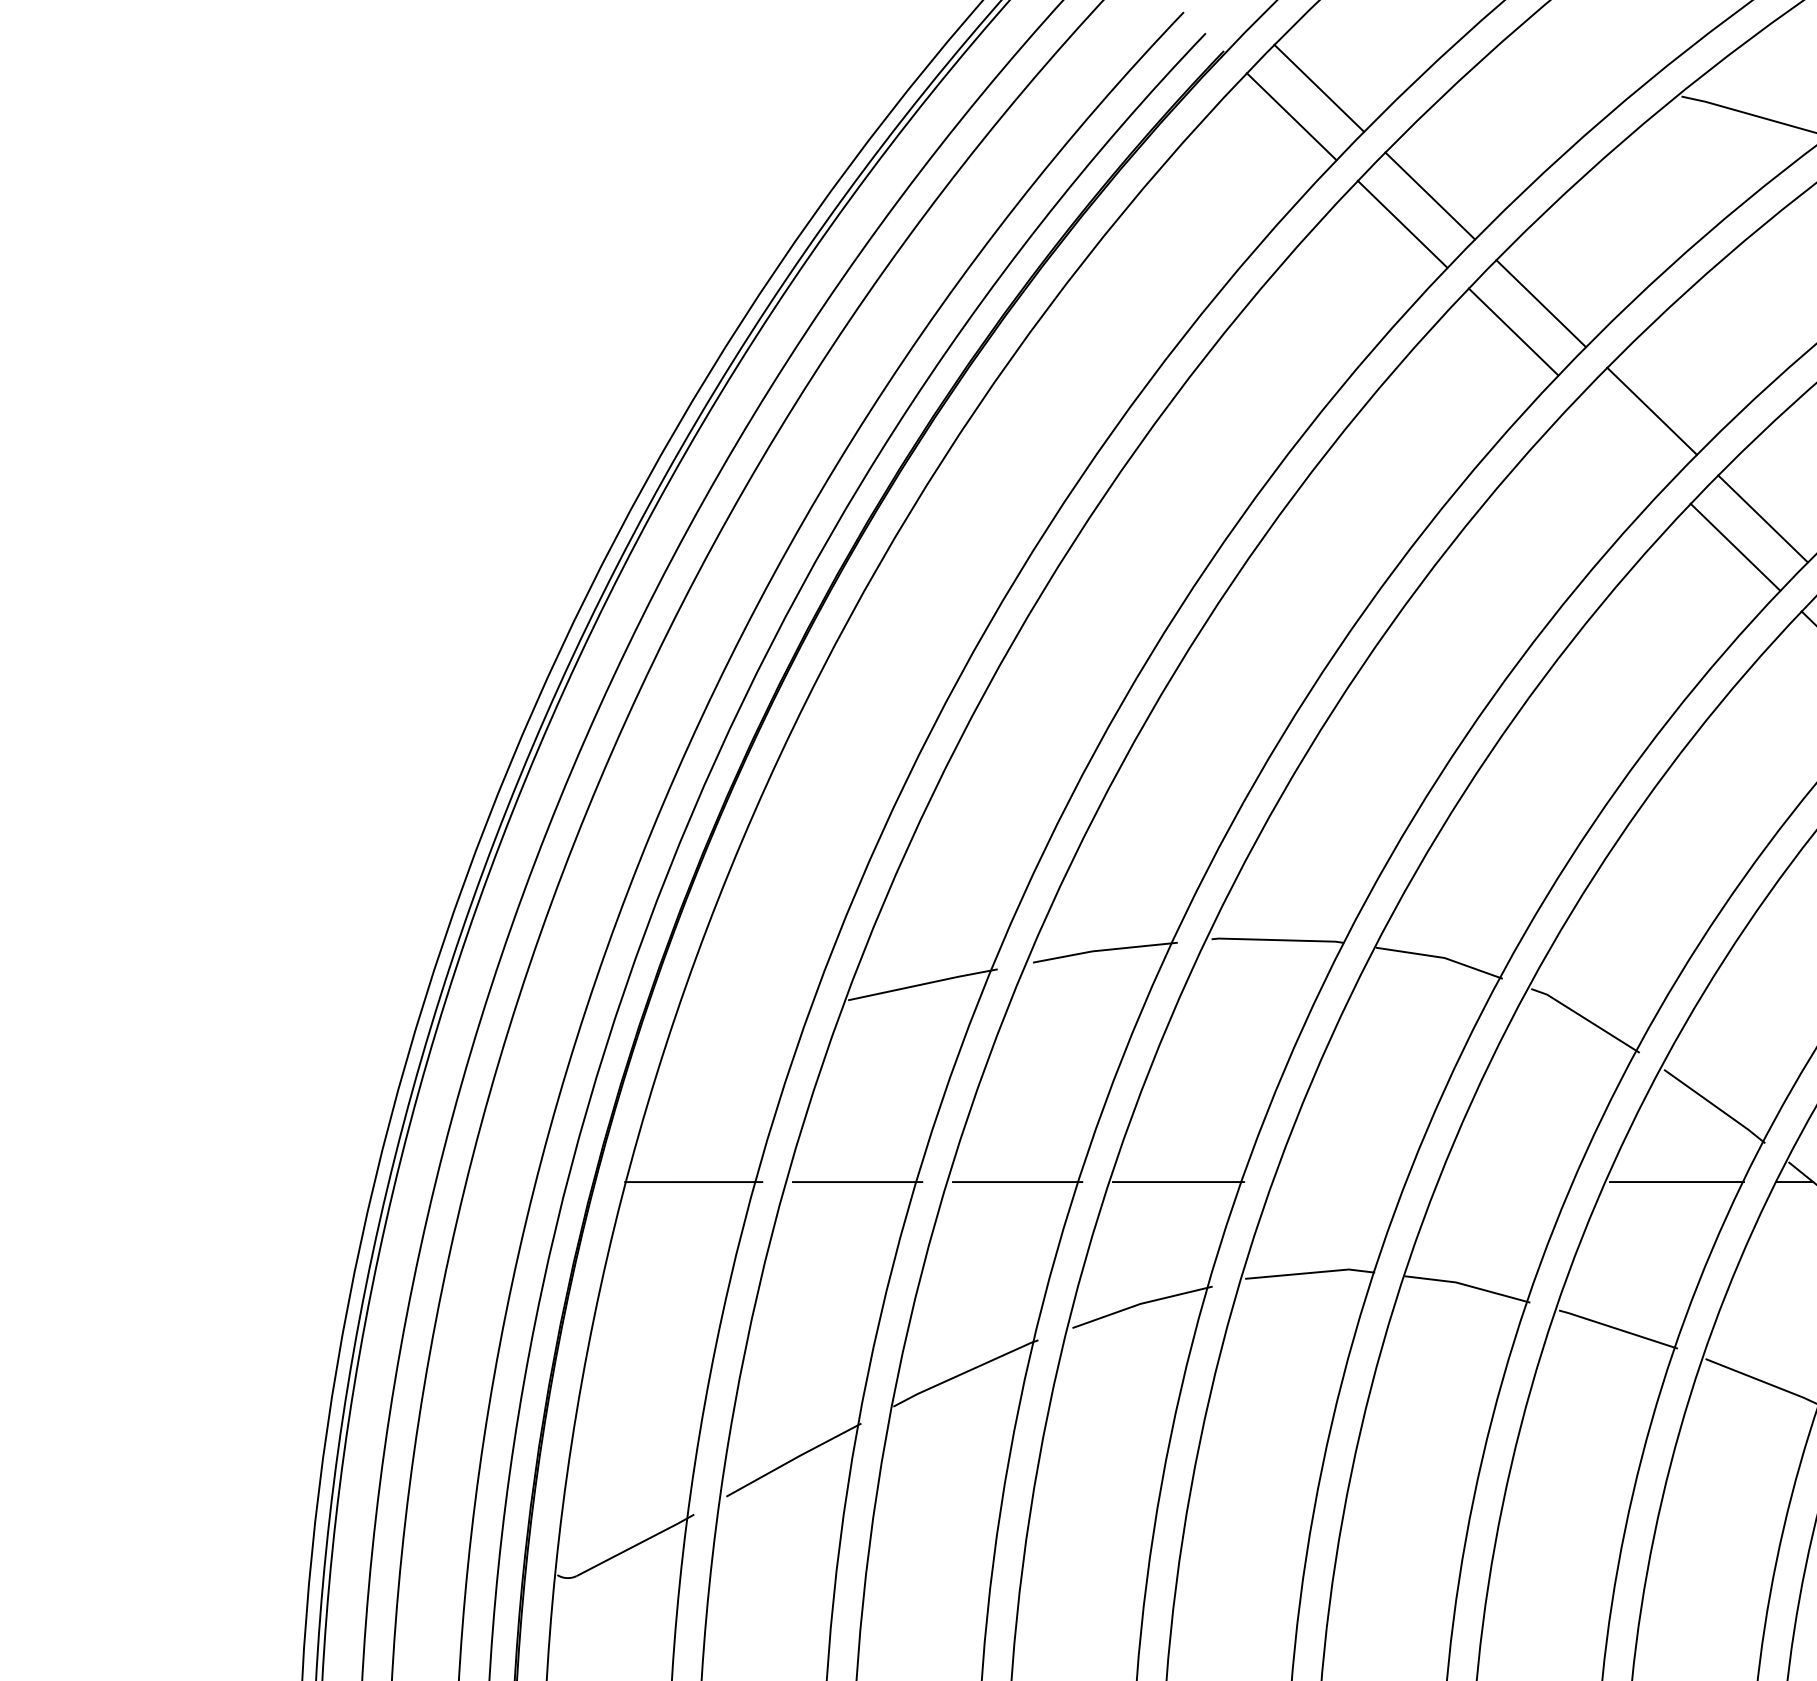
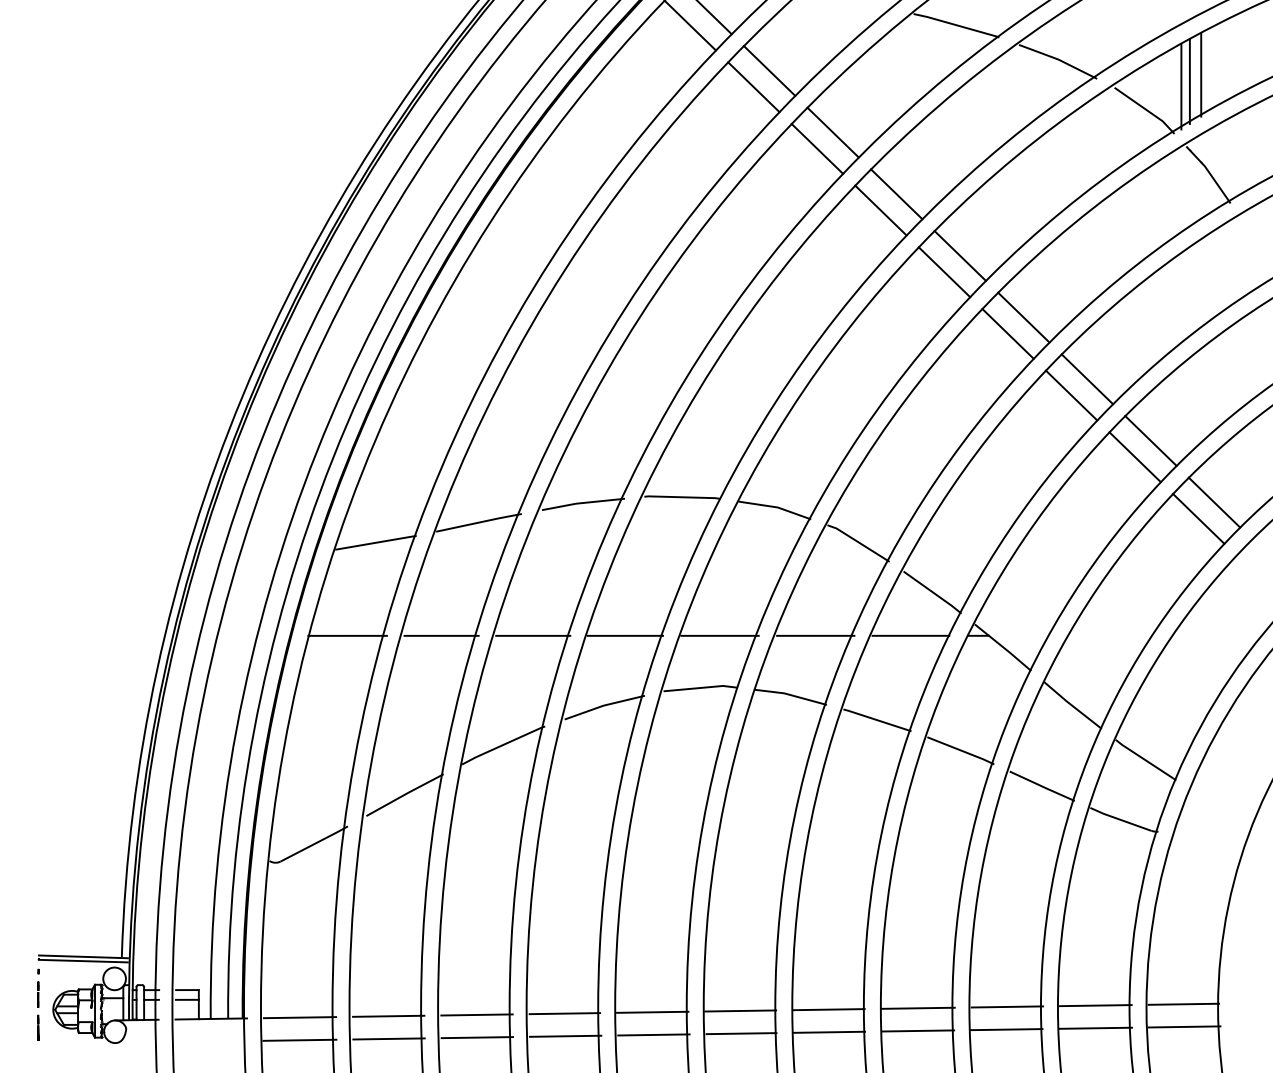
line: (1623, 439) -> (880, 210), added
line: (742, 1019) -> (375, 542), added
line: (1342, 1181) -> (719, 635), added
line: (1510, 1181) -> (815, 635), added

